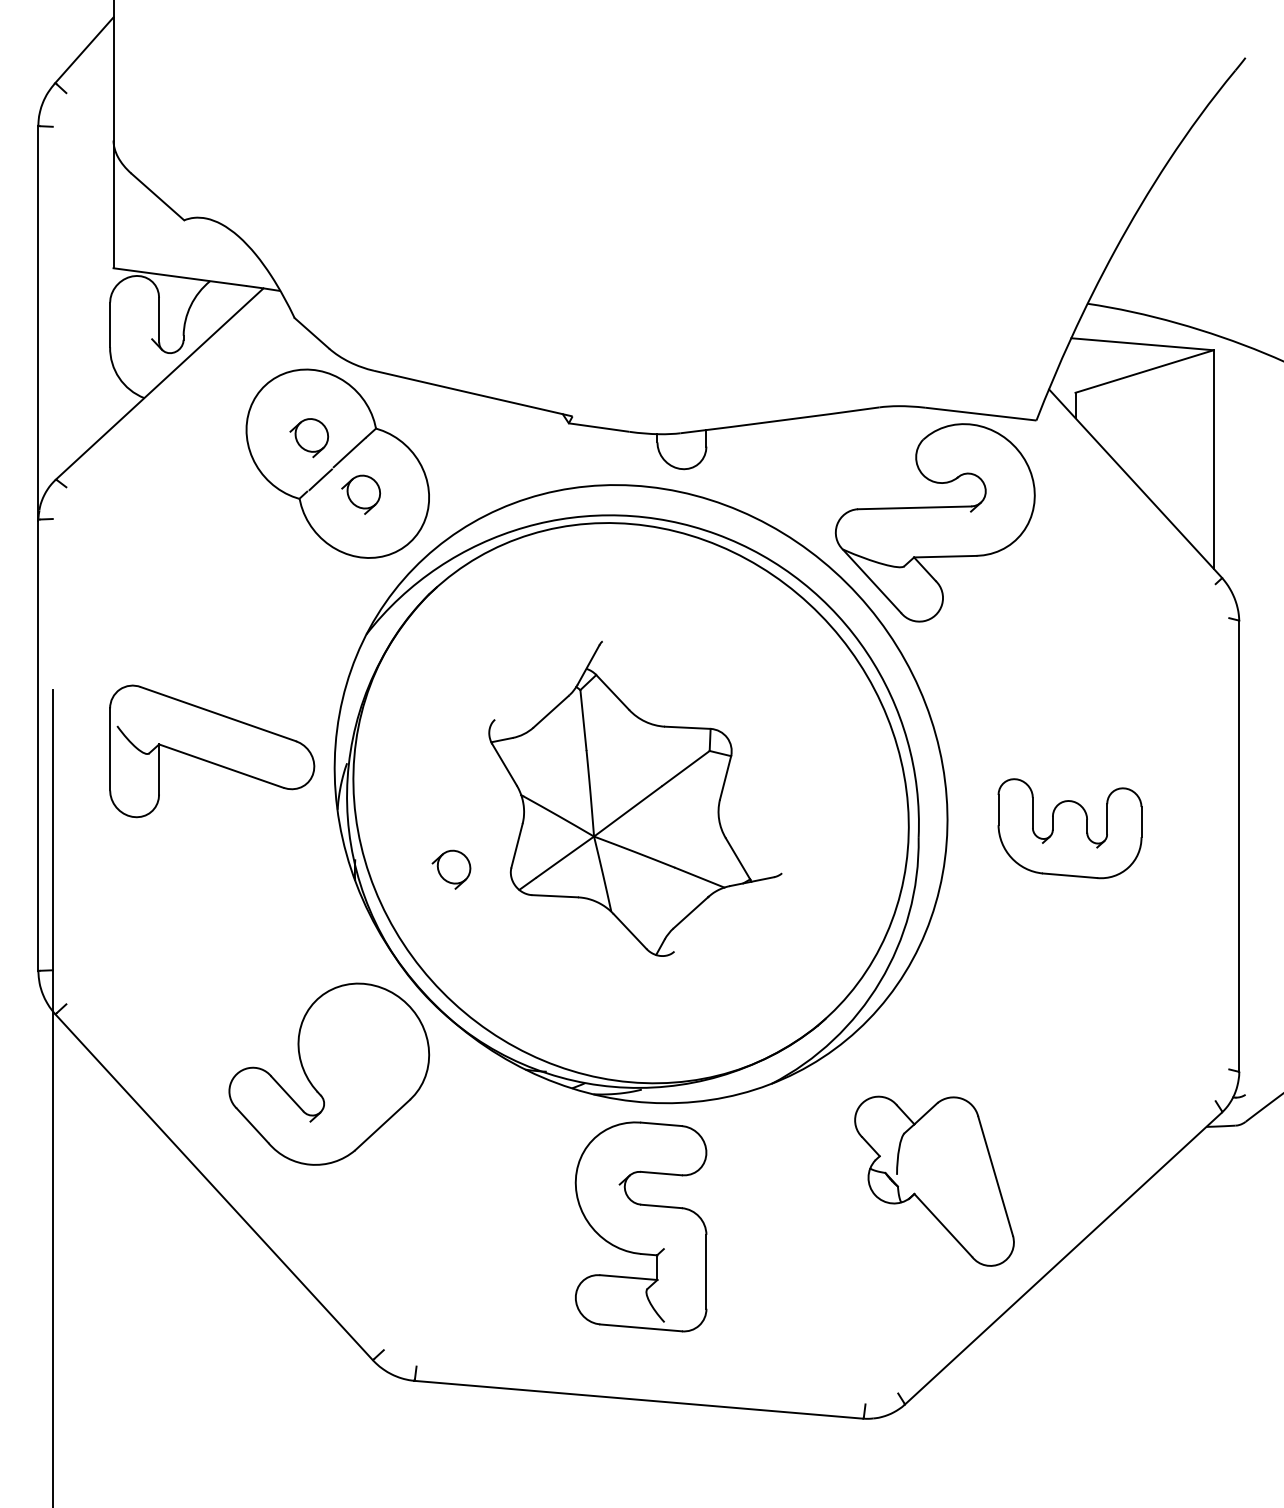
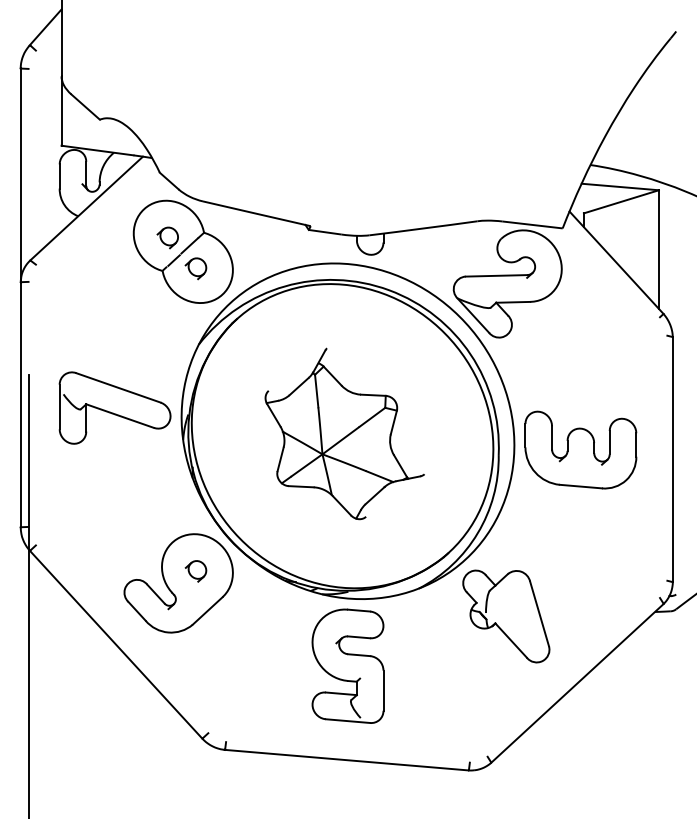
part: (1069, 827) -> (580, 449), size x1.43
part: (450, 870) -> (195, 571), moved
part: (934, 1181) -> (506, 616), moved

